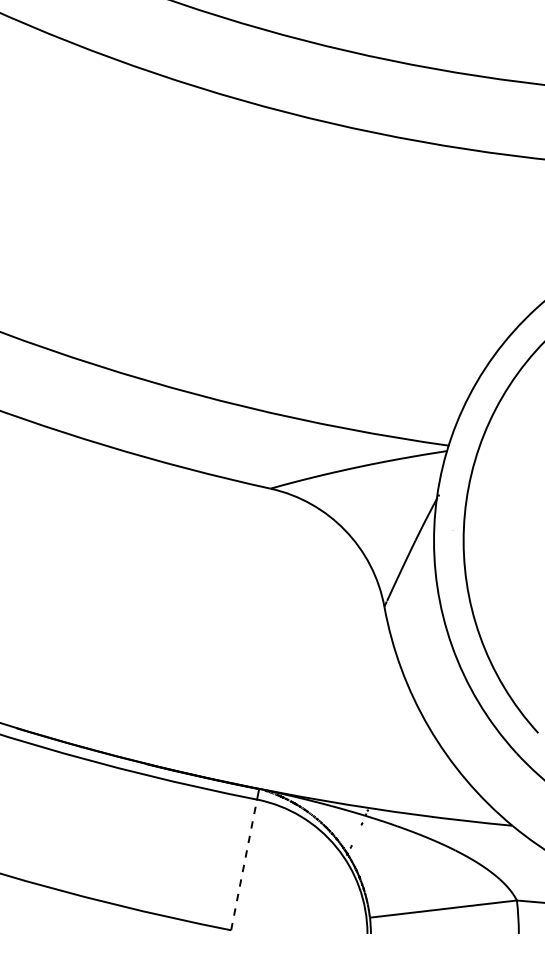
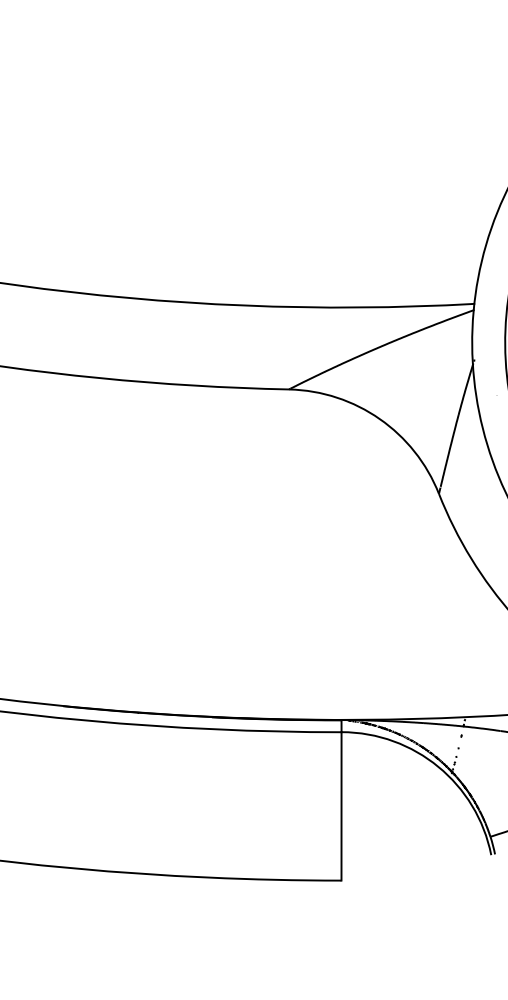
line: (244, 864) -> (341, 805), dashed -> solid

